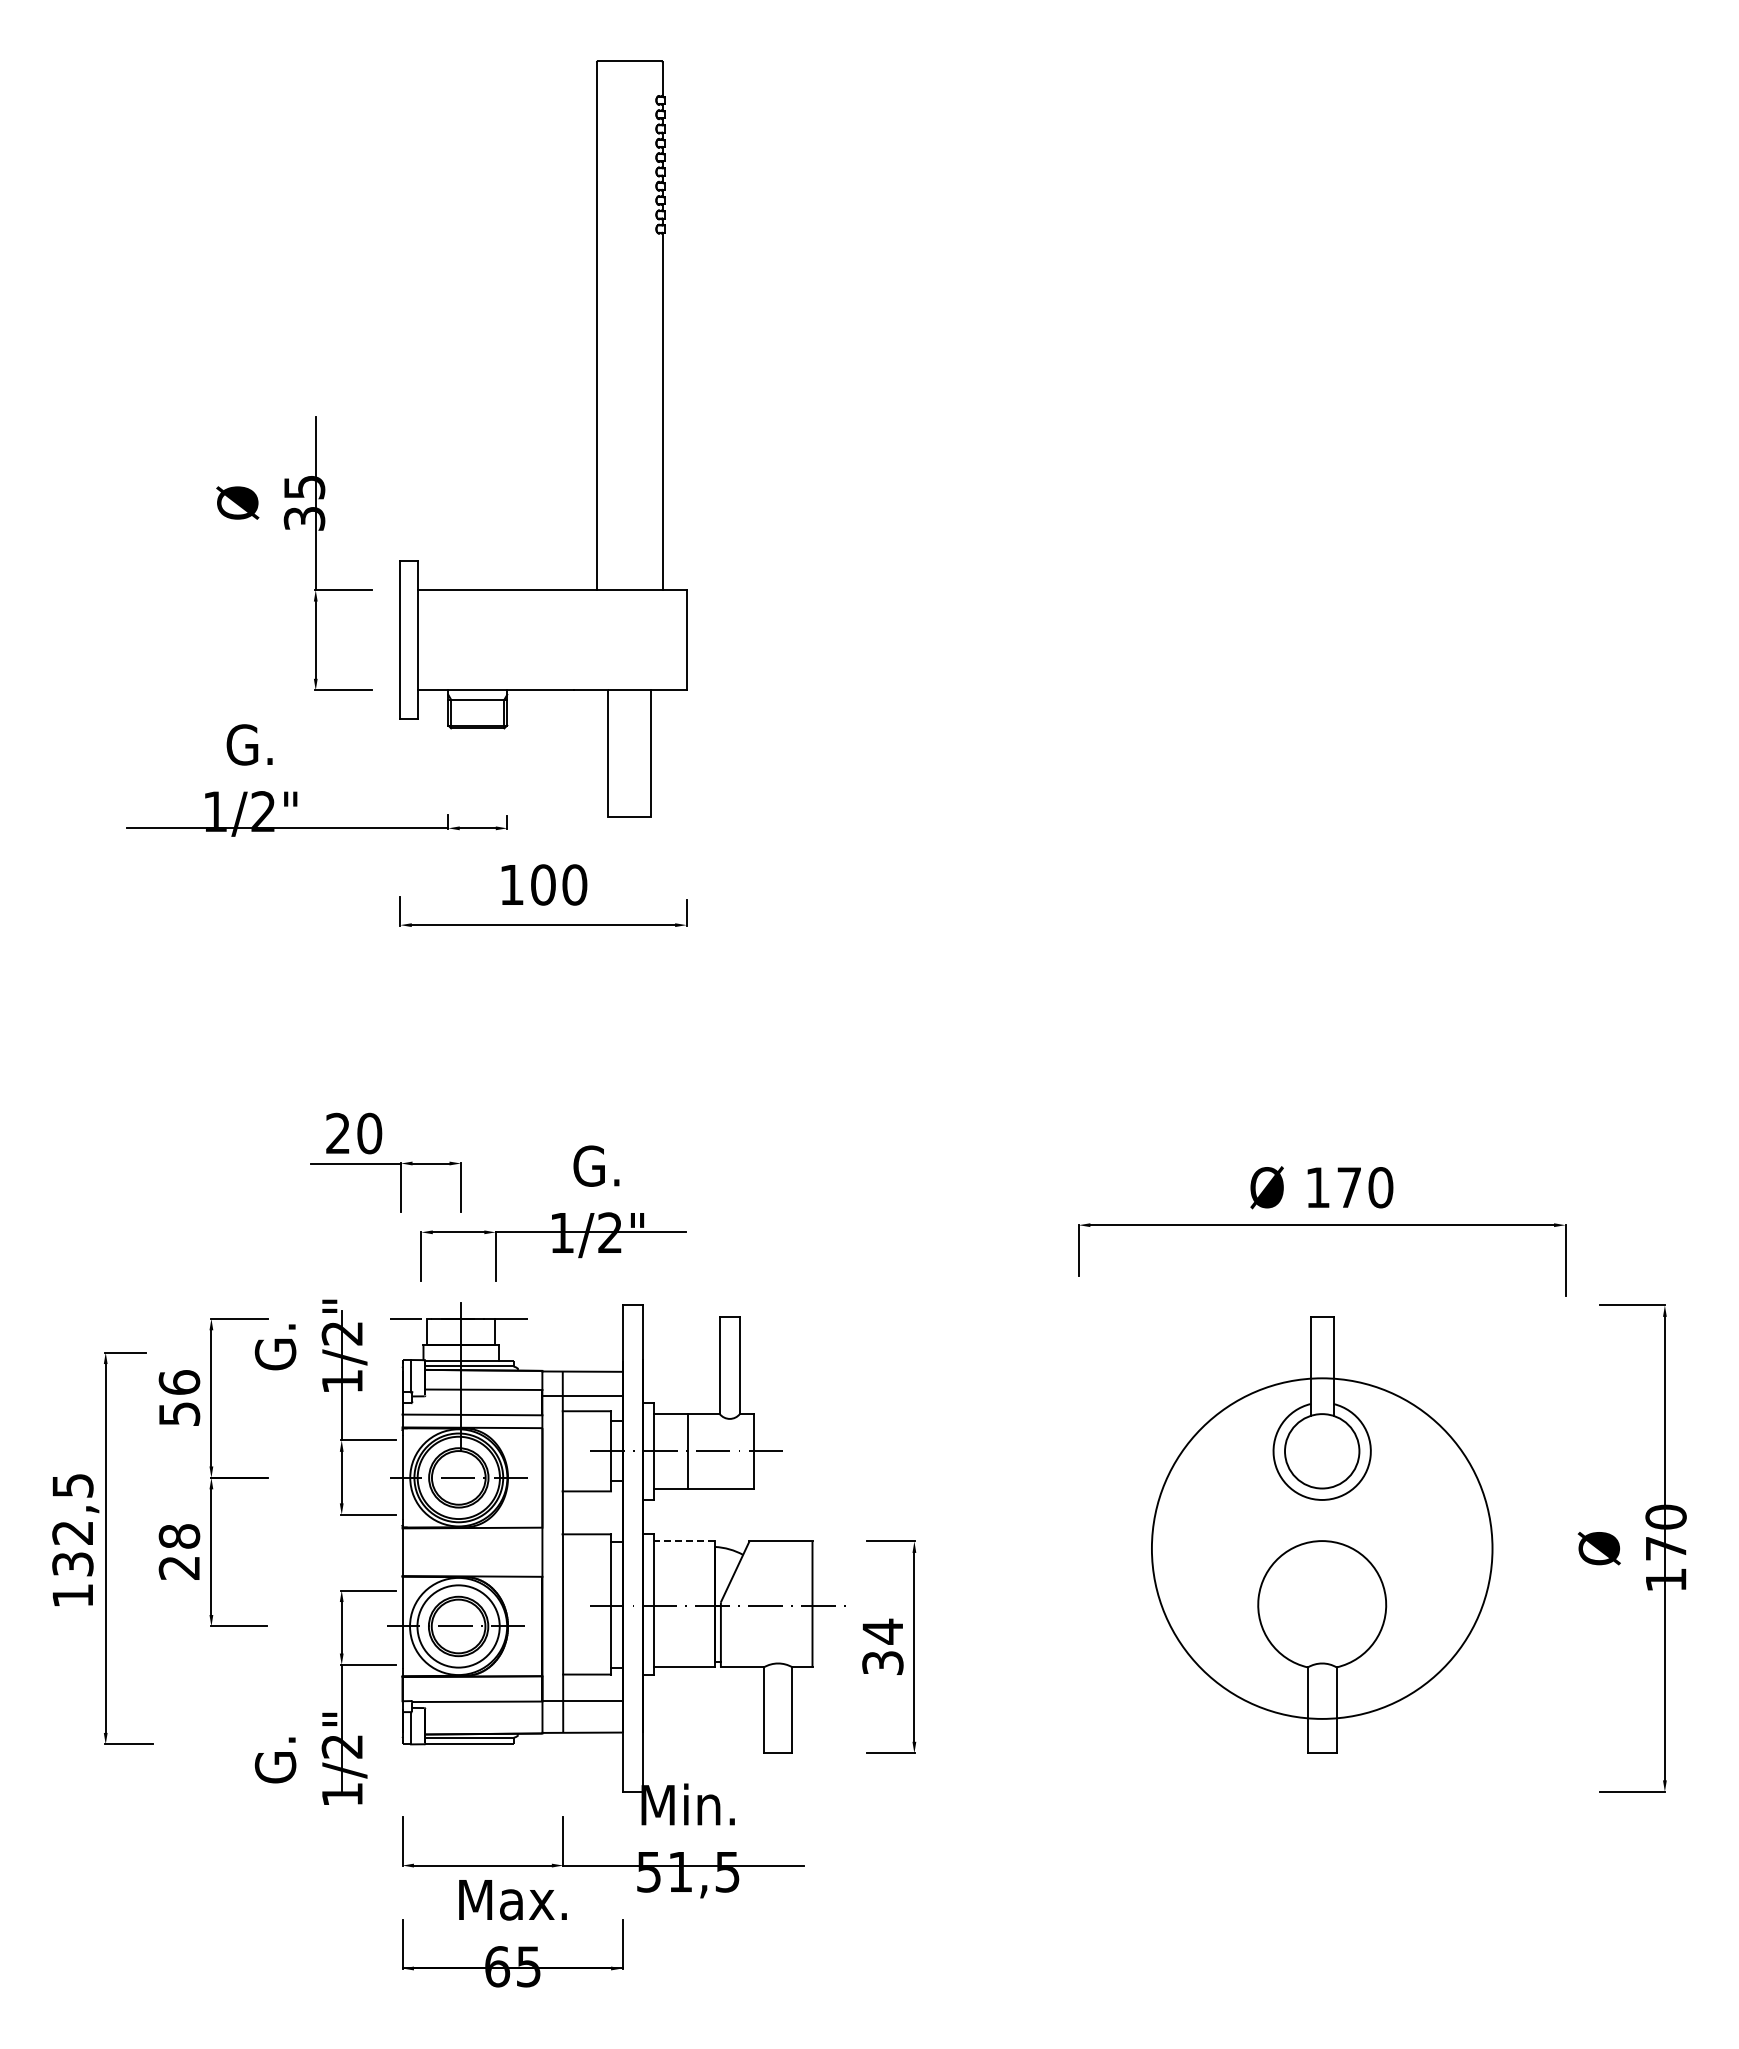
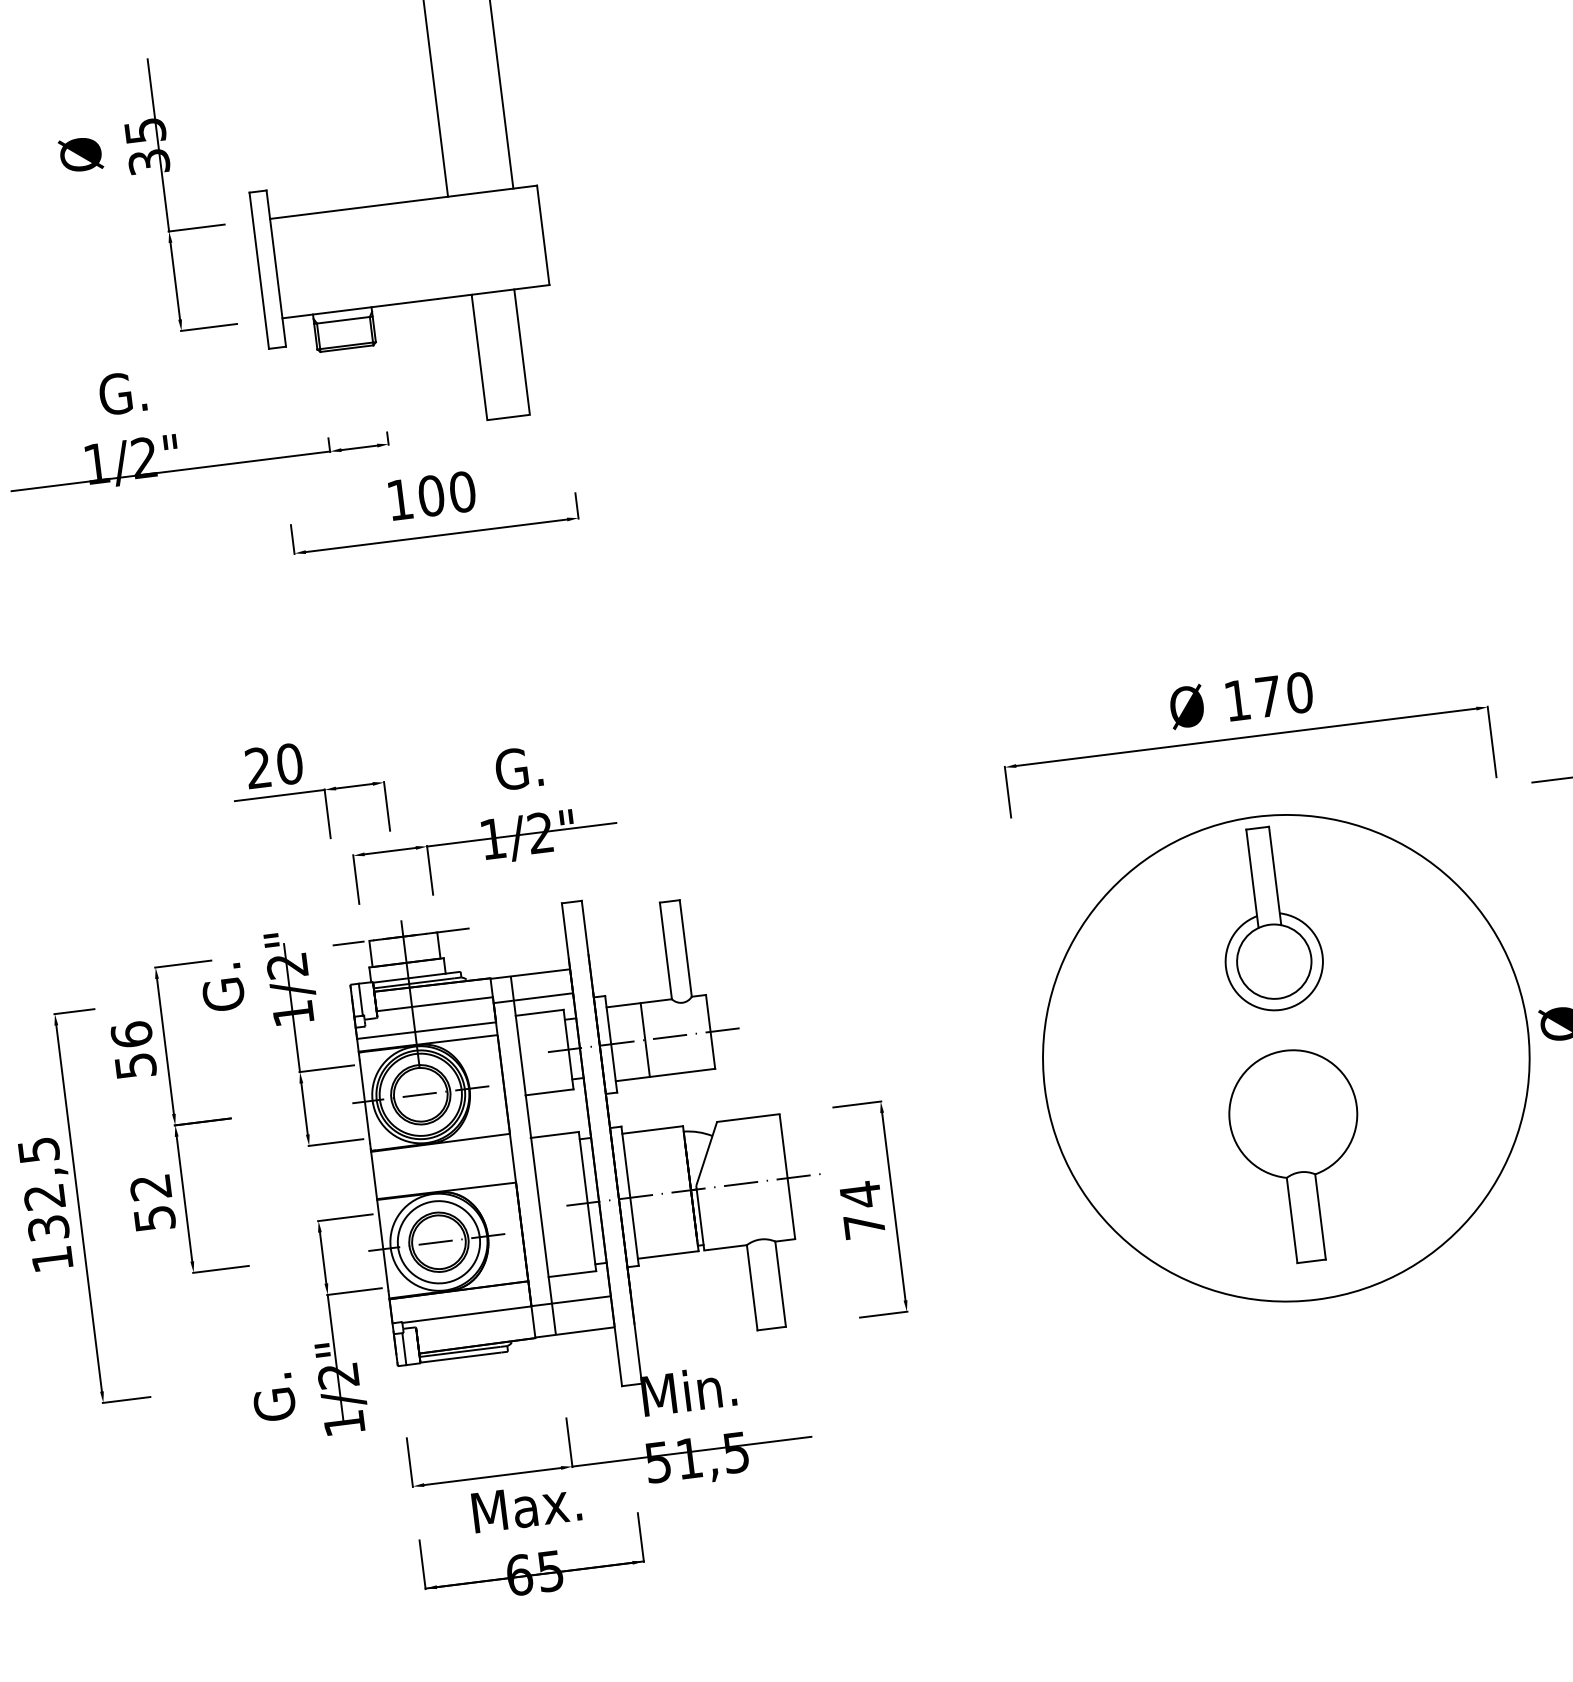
line: (684, 1541) -> (652, 1130), dashed -> solid
circle: (1321, 1548) -> (1285, 1058), size x1.43
text: (179, 1551) -> (152, 1202), 28 -> 52
text: (882, 1662) -> (864, 1225), 34 -> 74

